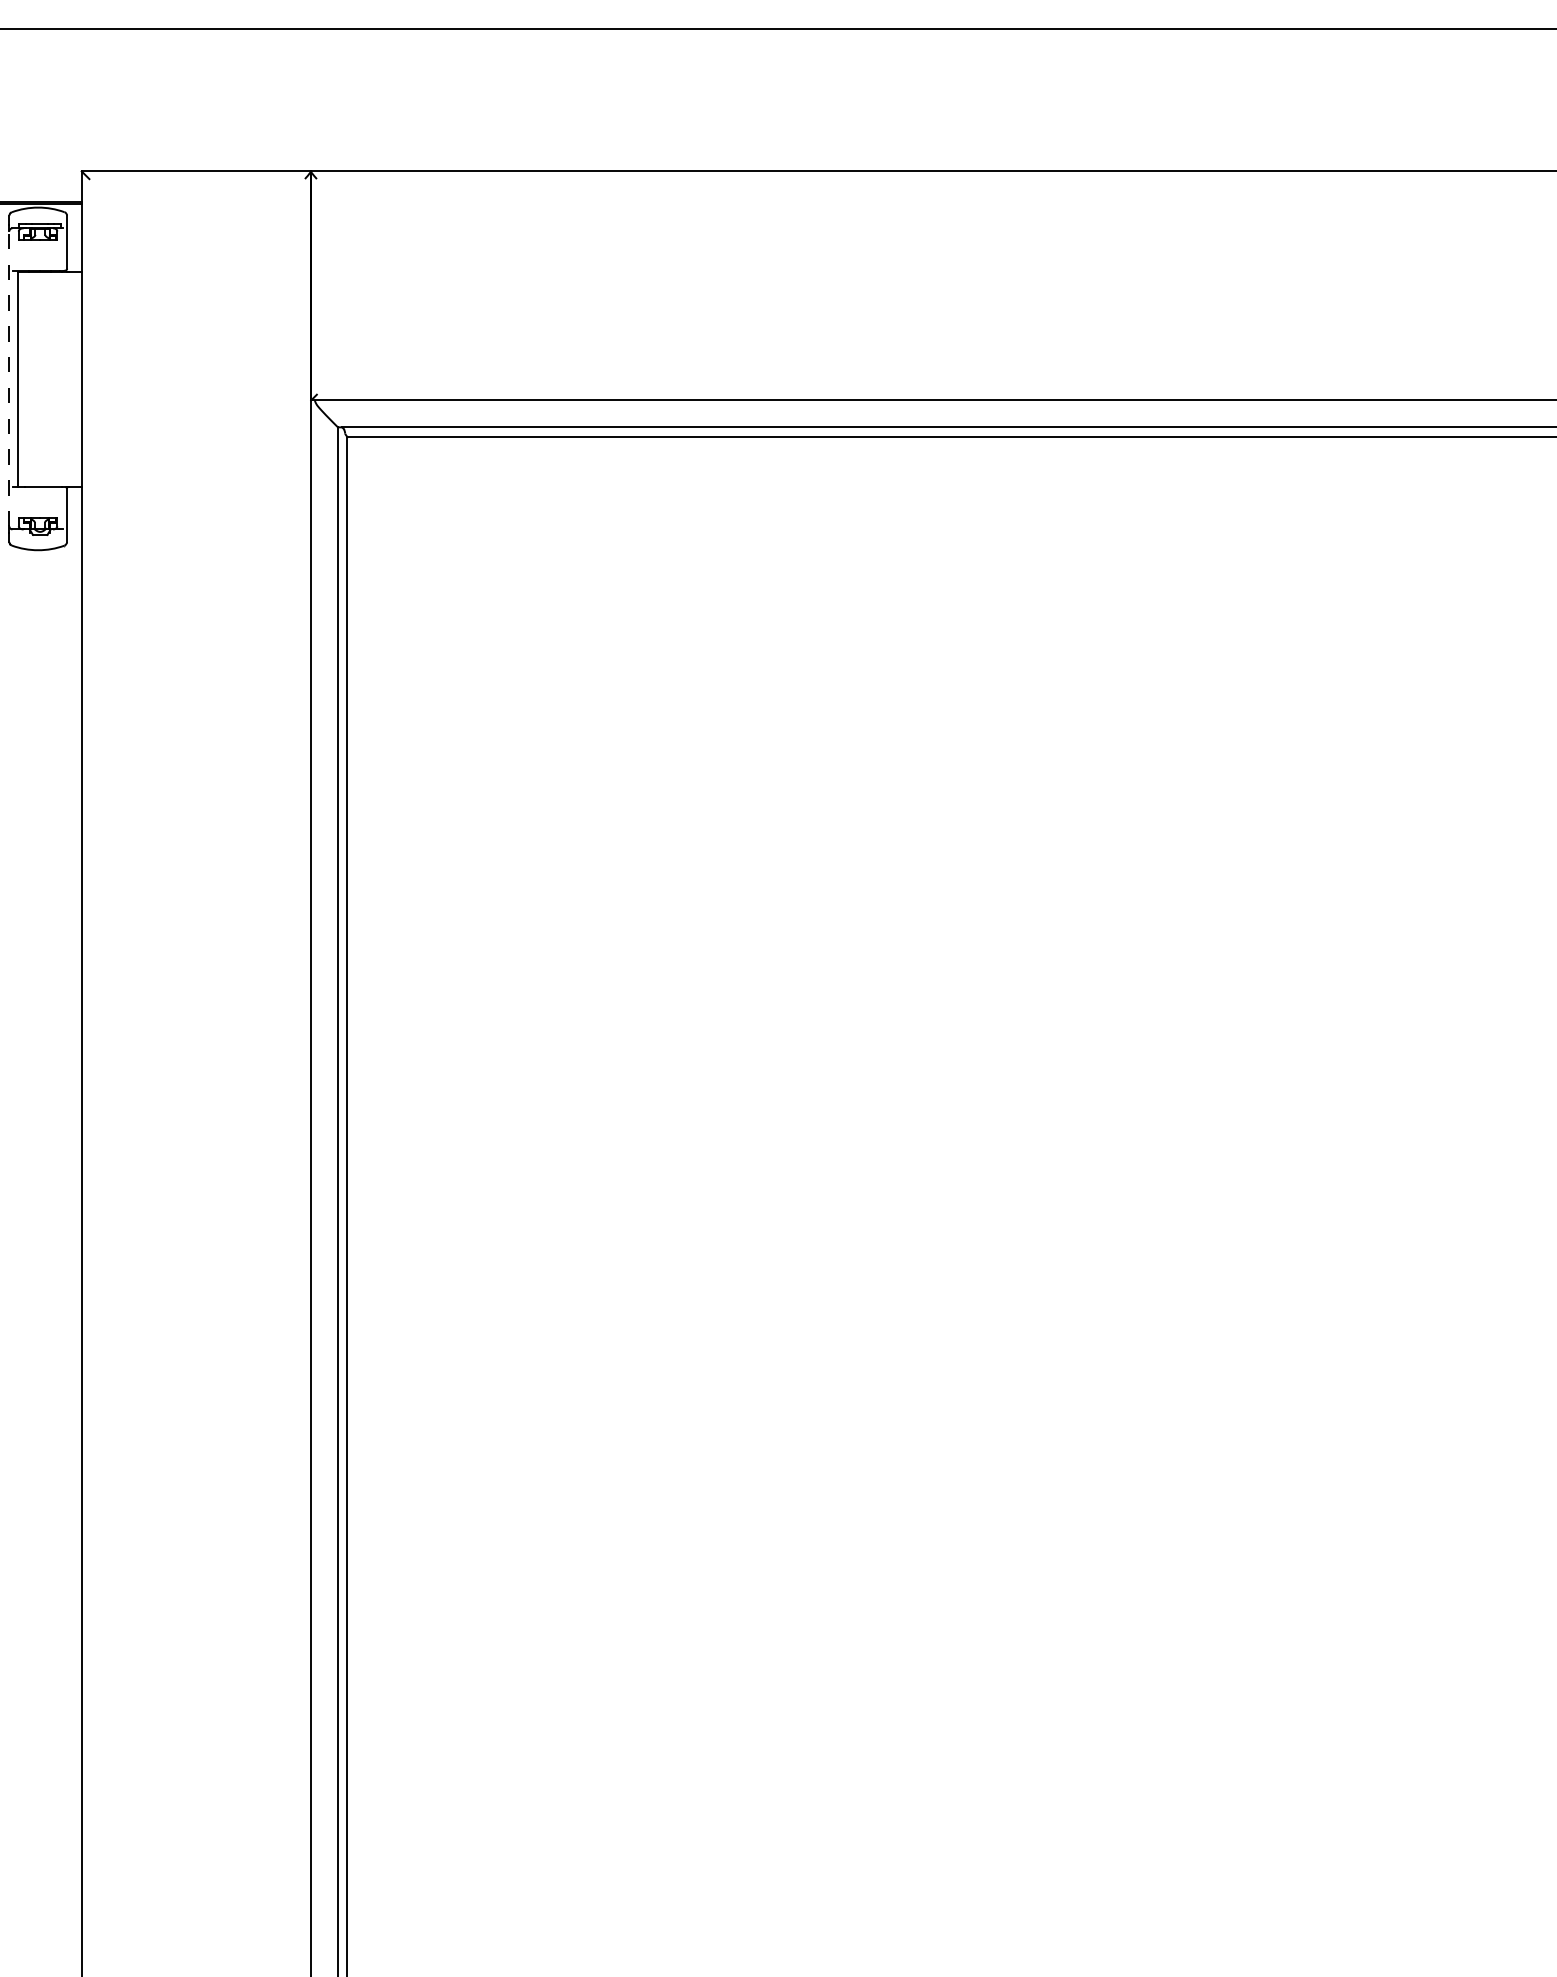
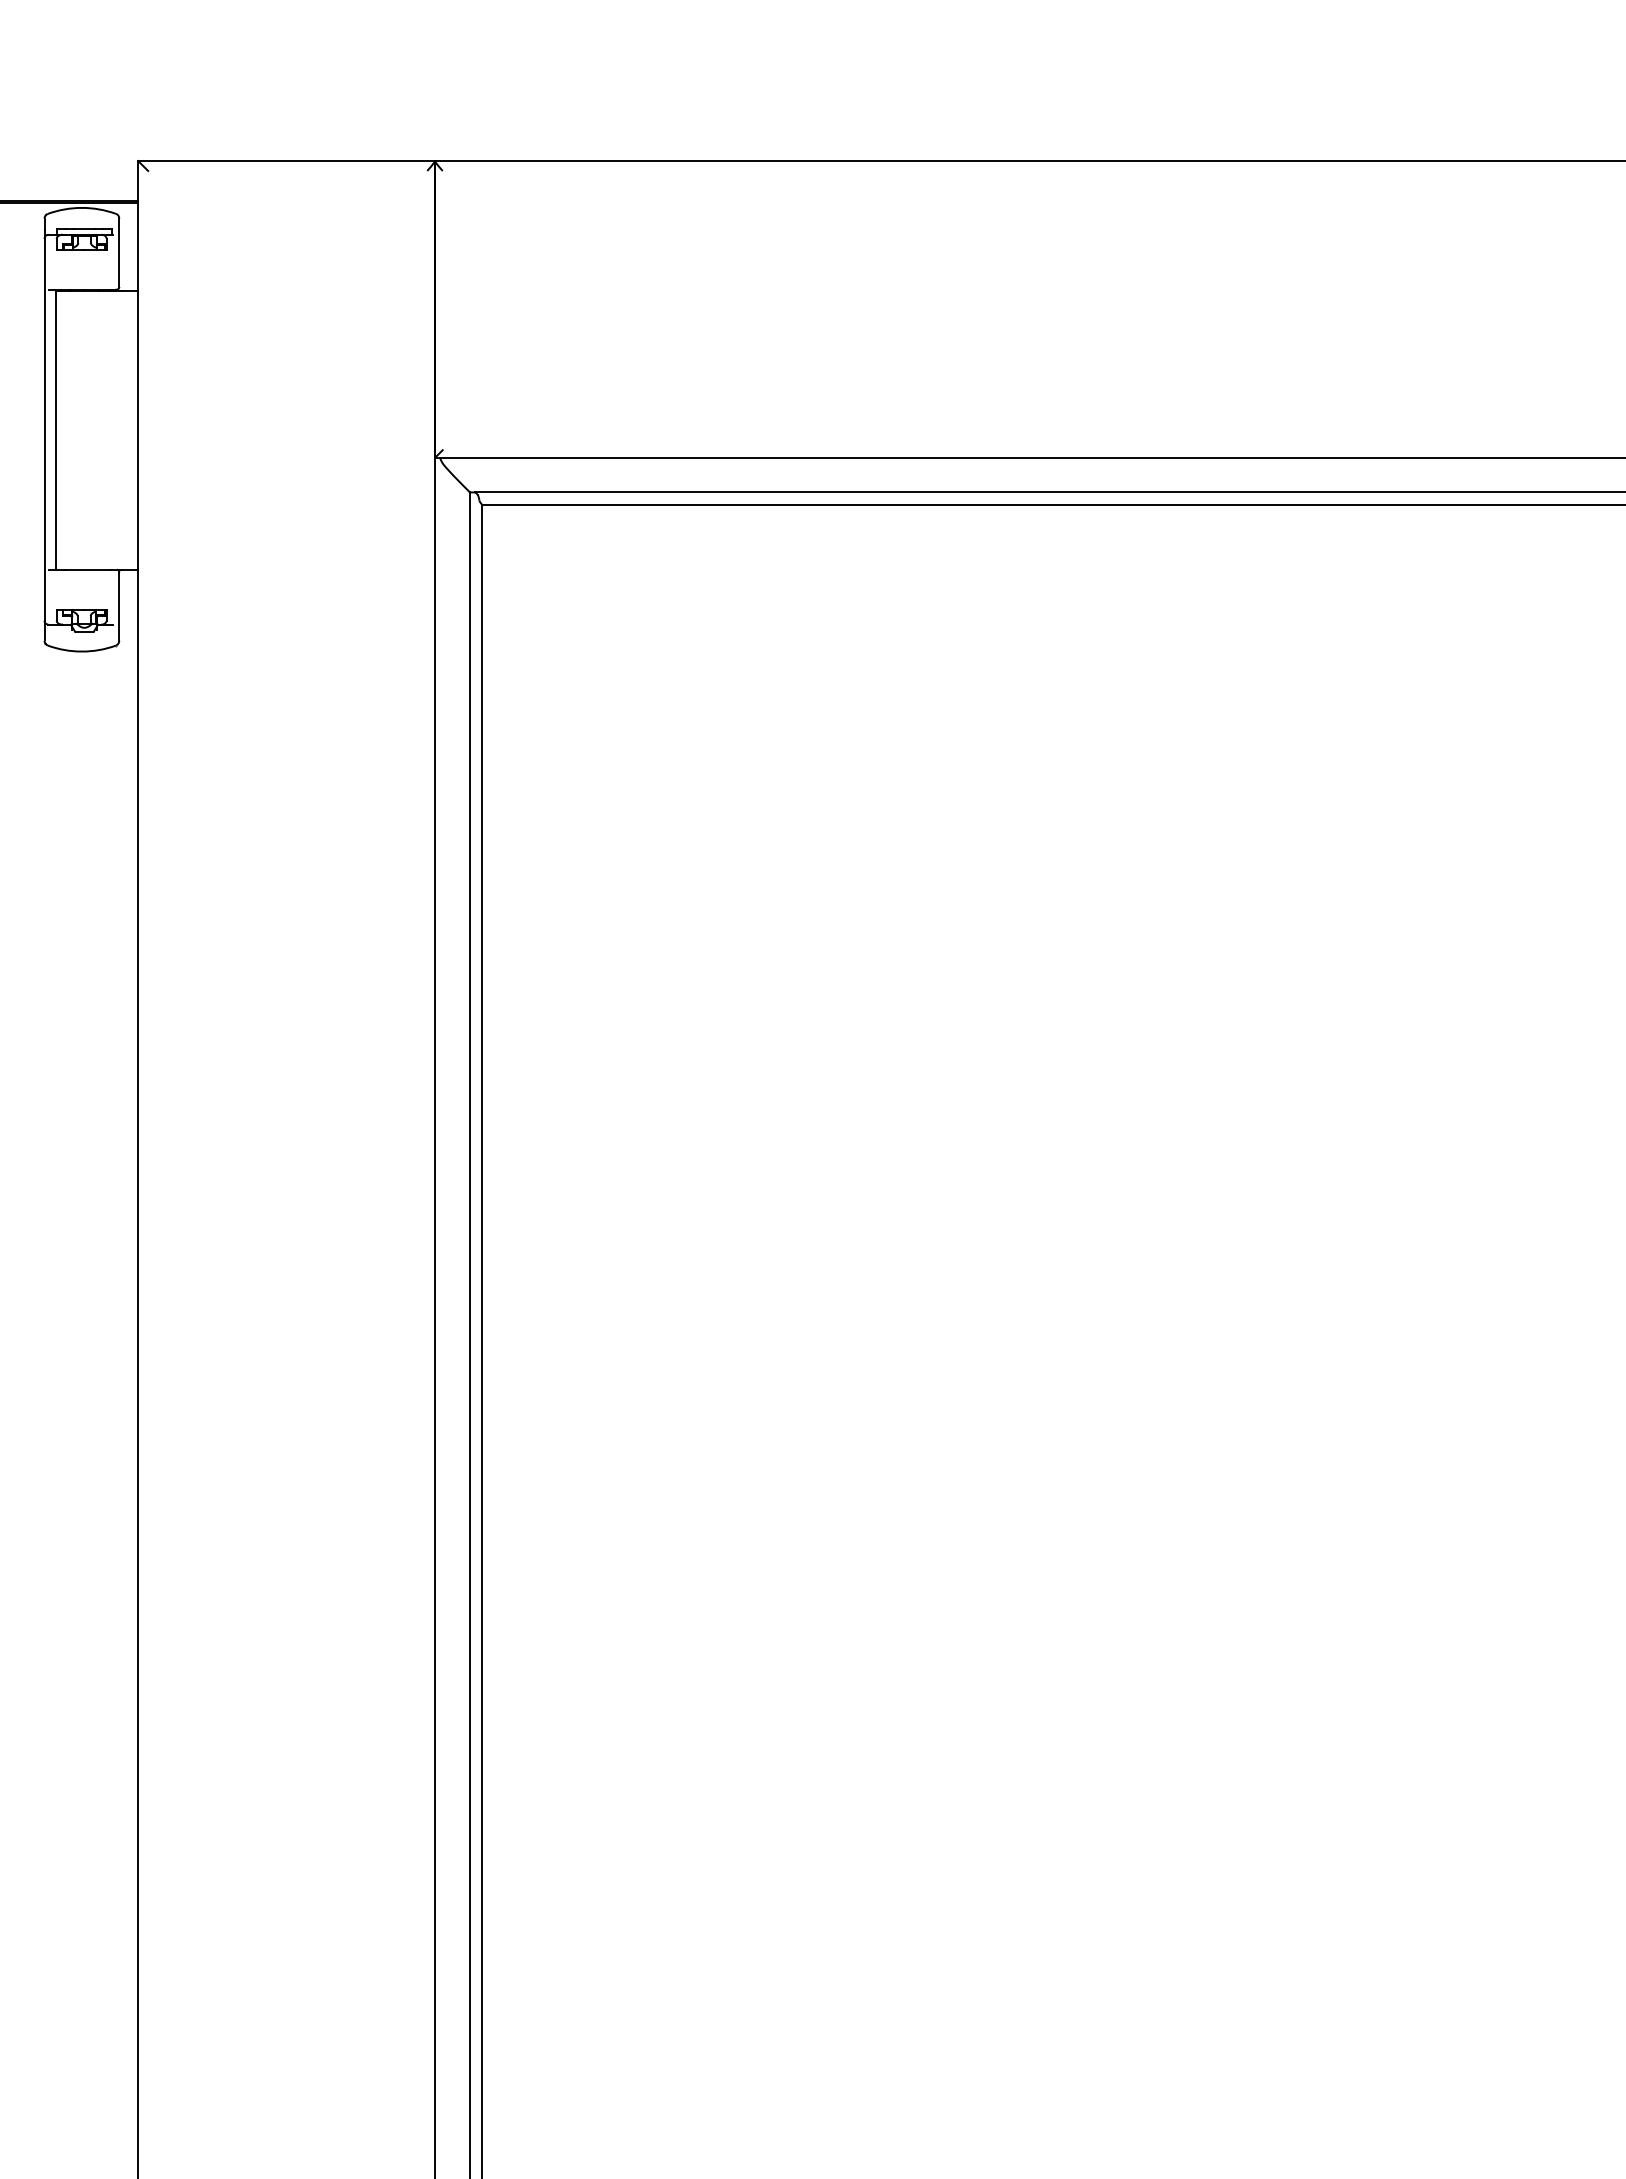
line: (9, 378) -> (44, 429), dashed -> solid

